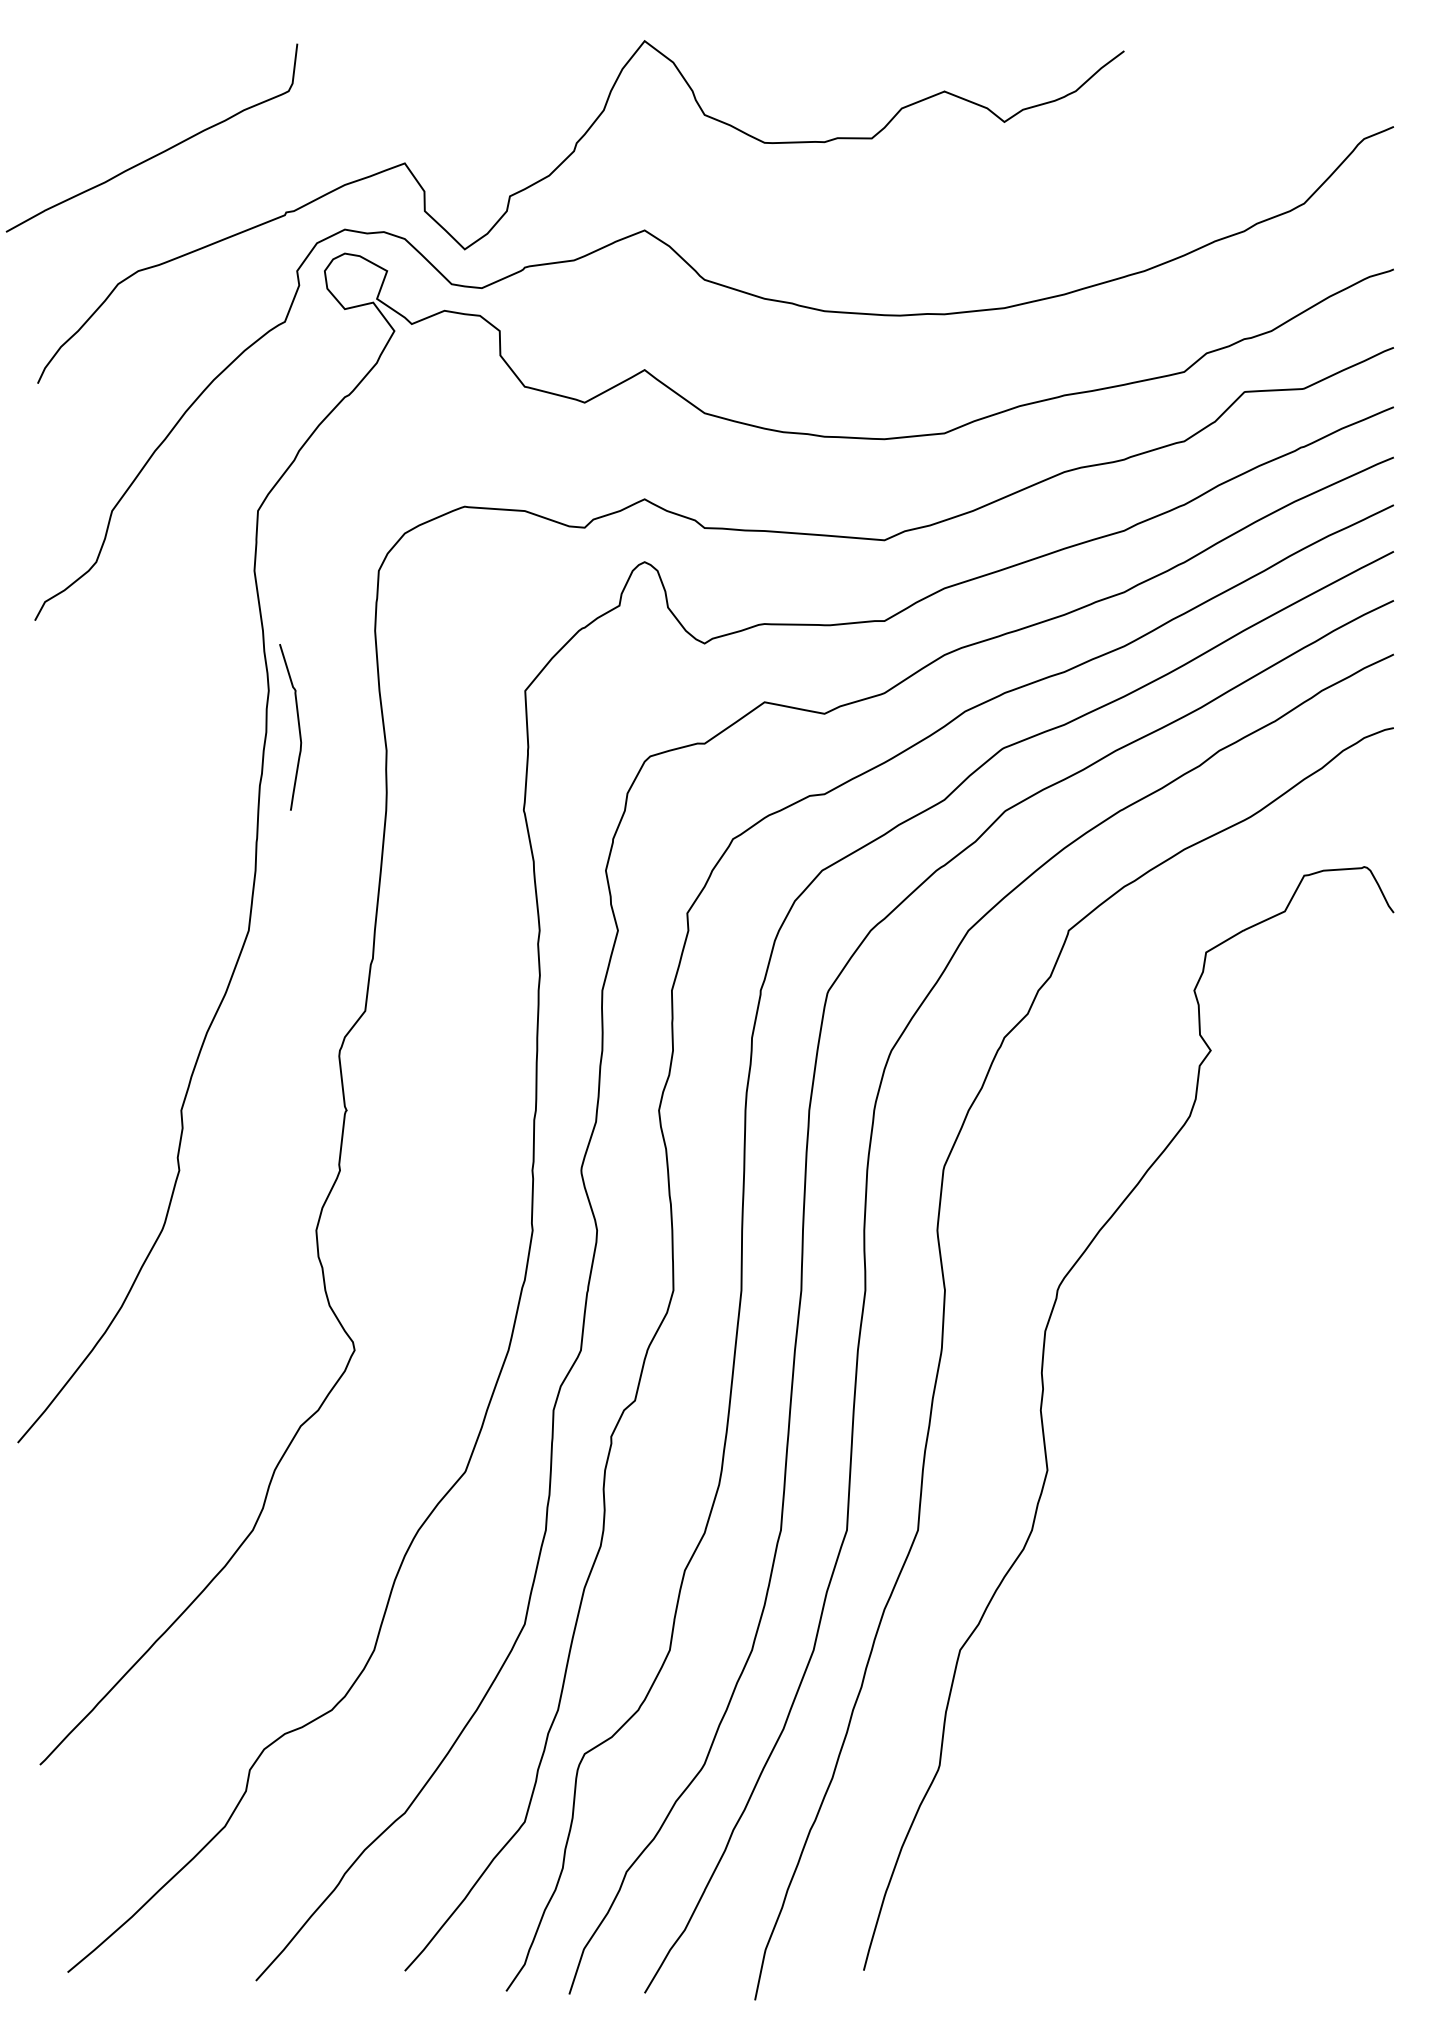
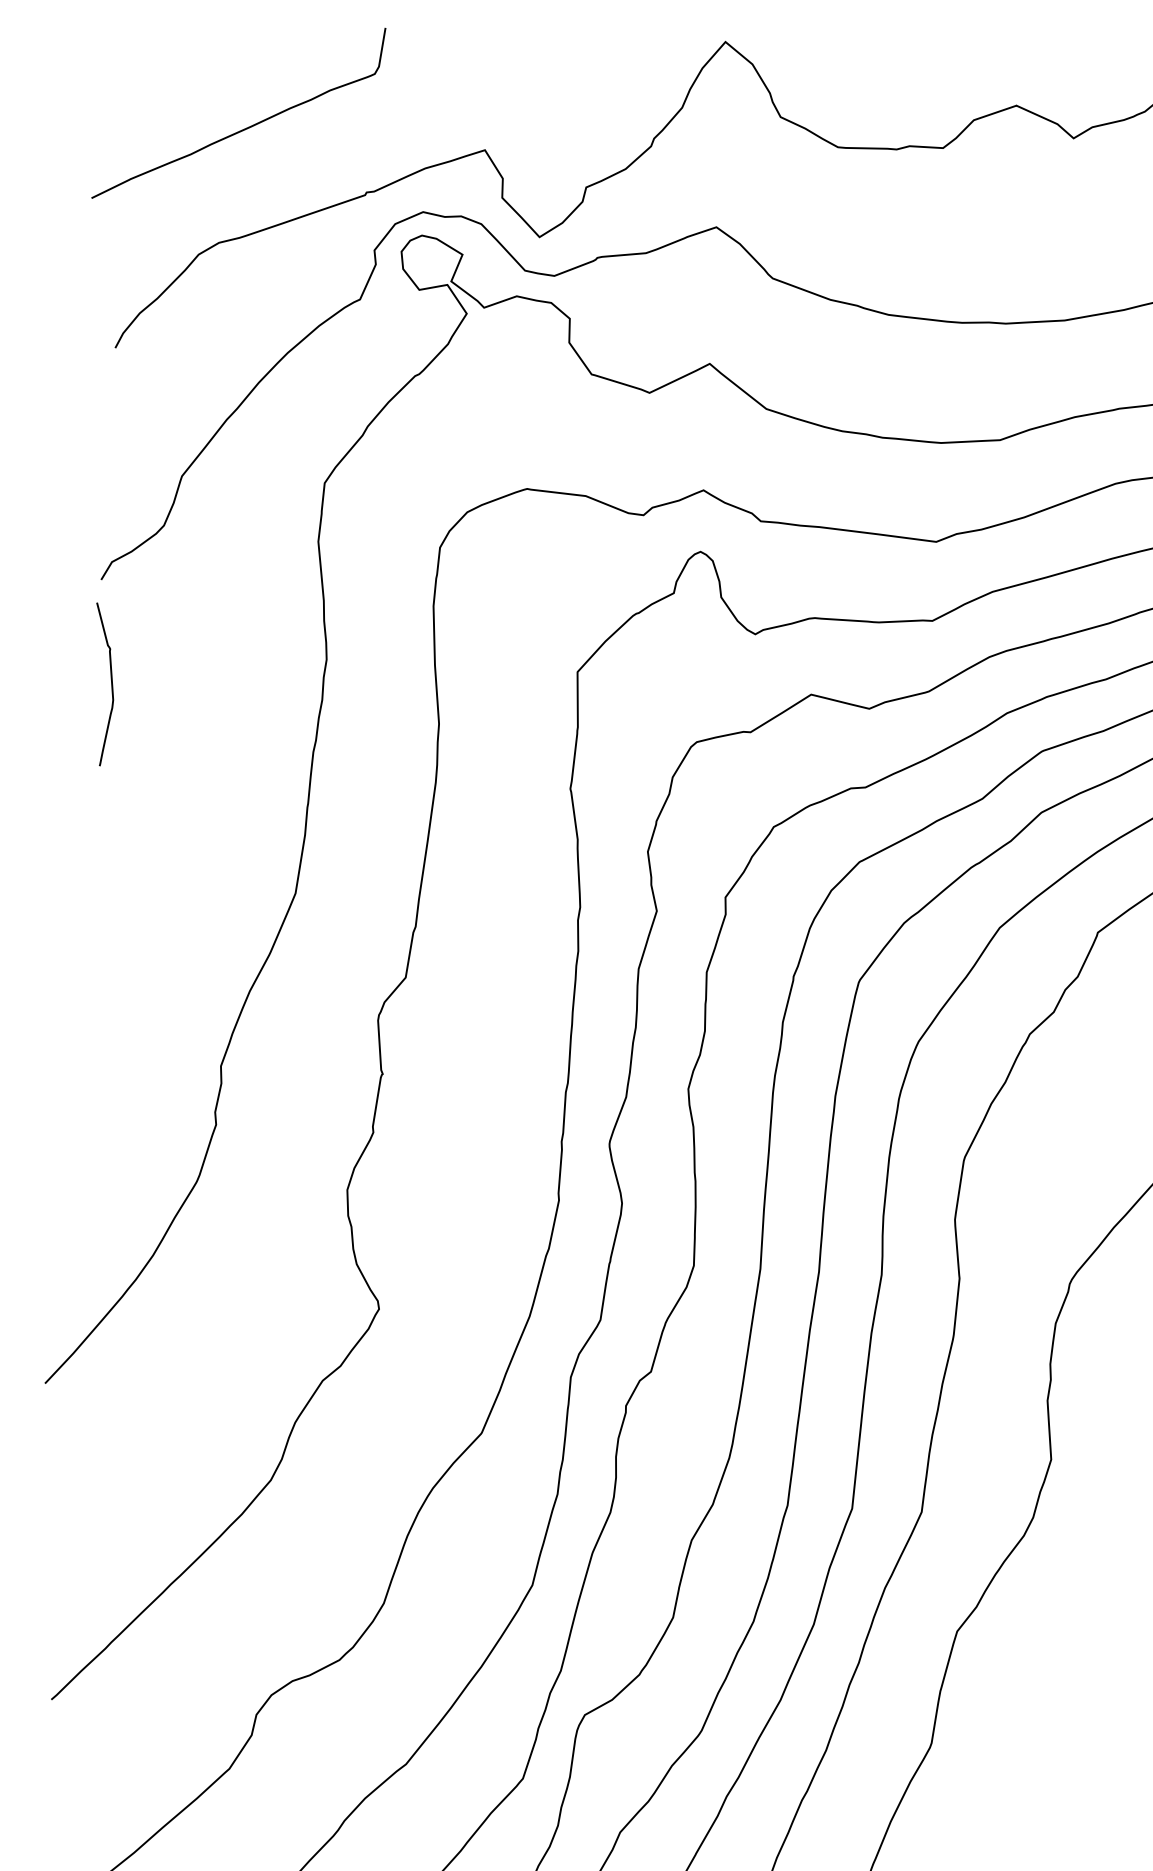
curve: (298, 727) -> (111, 685), moved

